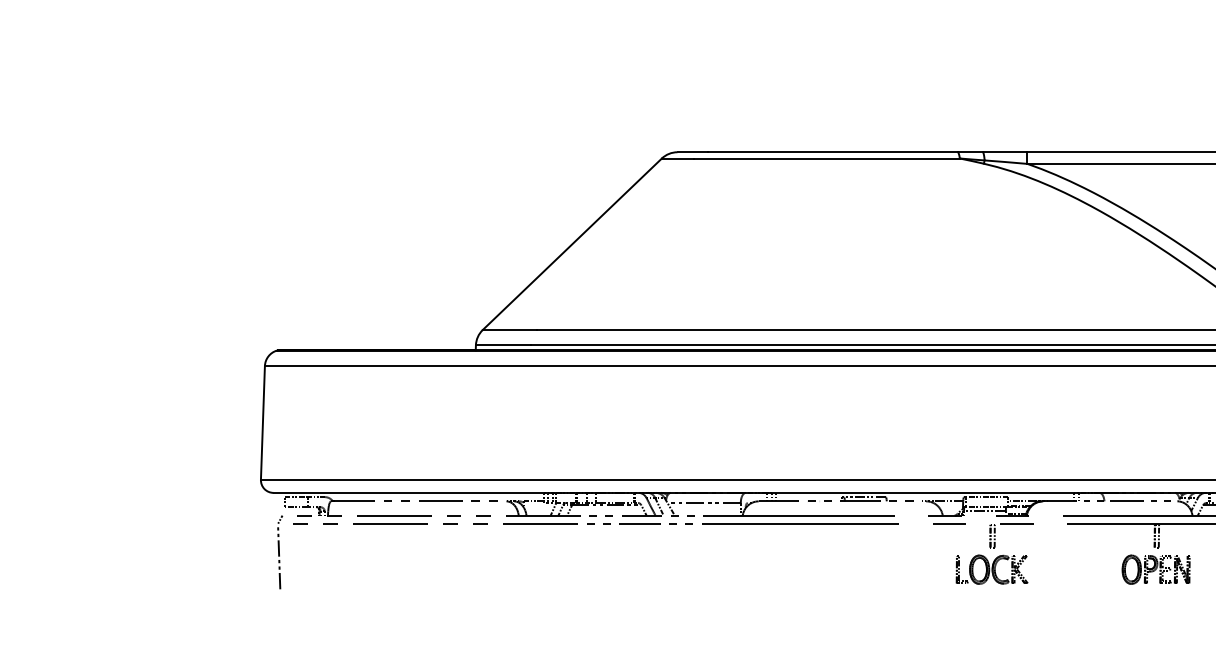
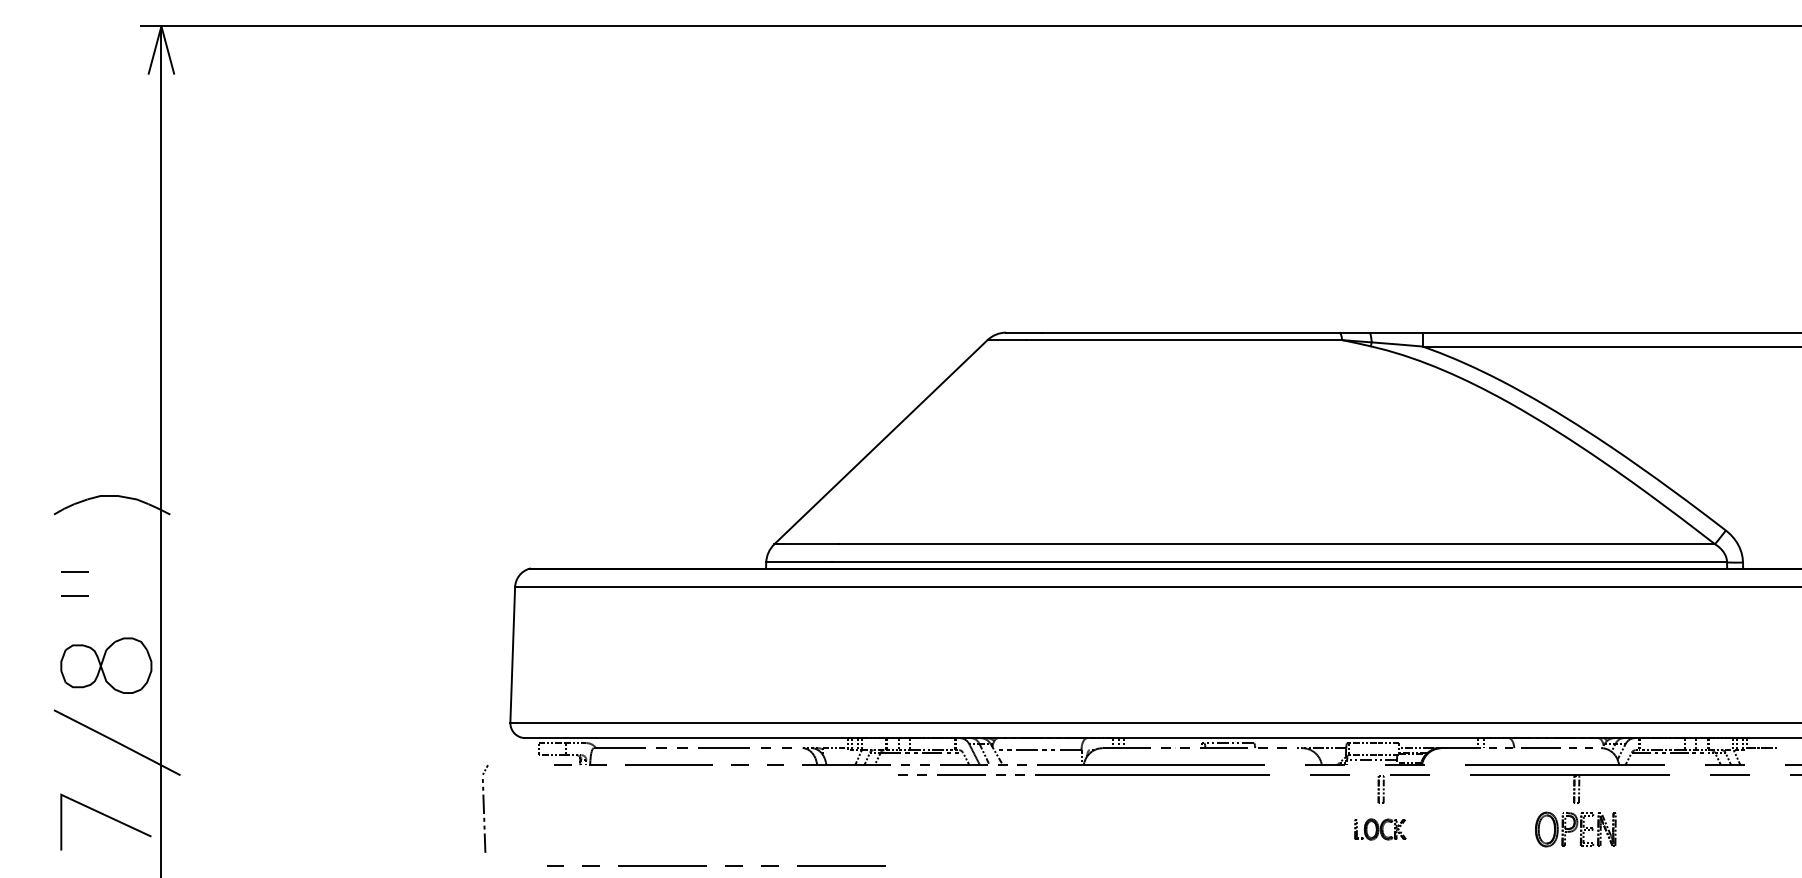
line: (443, 523) -> (725, 865), moved
part: (280, 552) -> (485, 808), moved
part: (992, 569) -> (1380, 829), size x0.6

